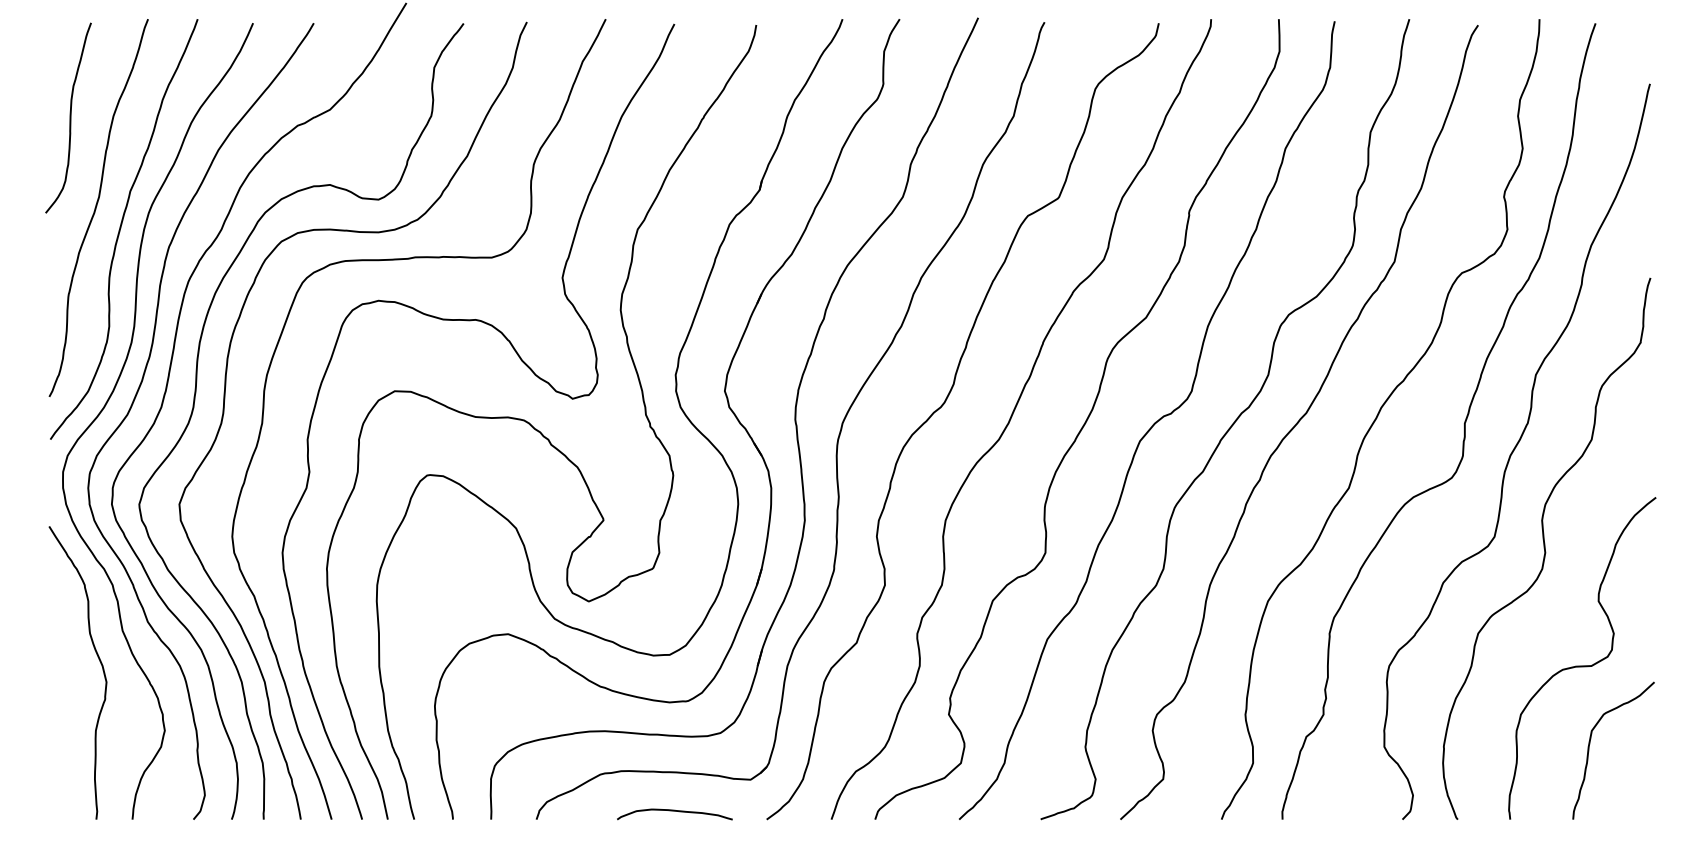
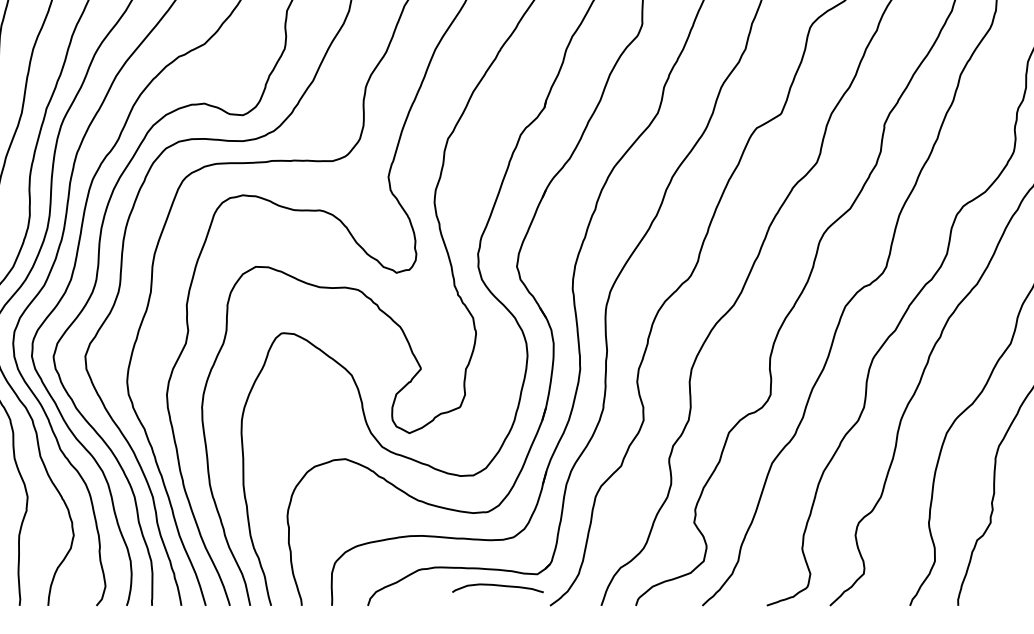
curve: (674, 811) -> (497, 585), moved

